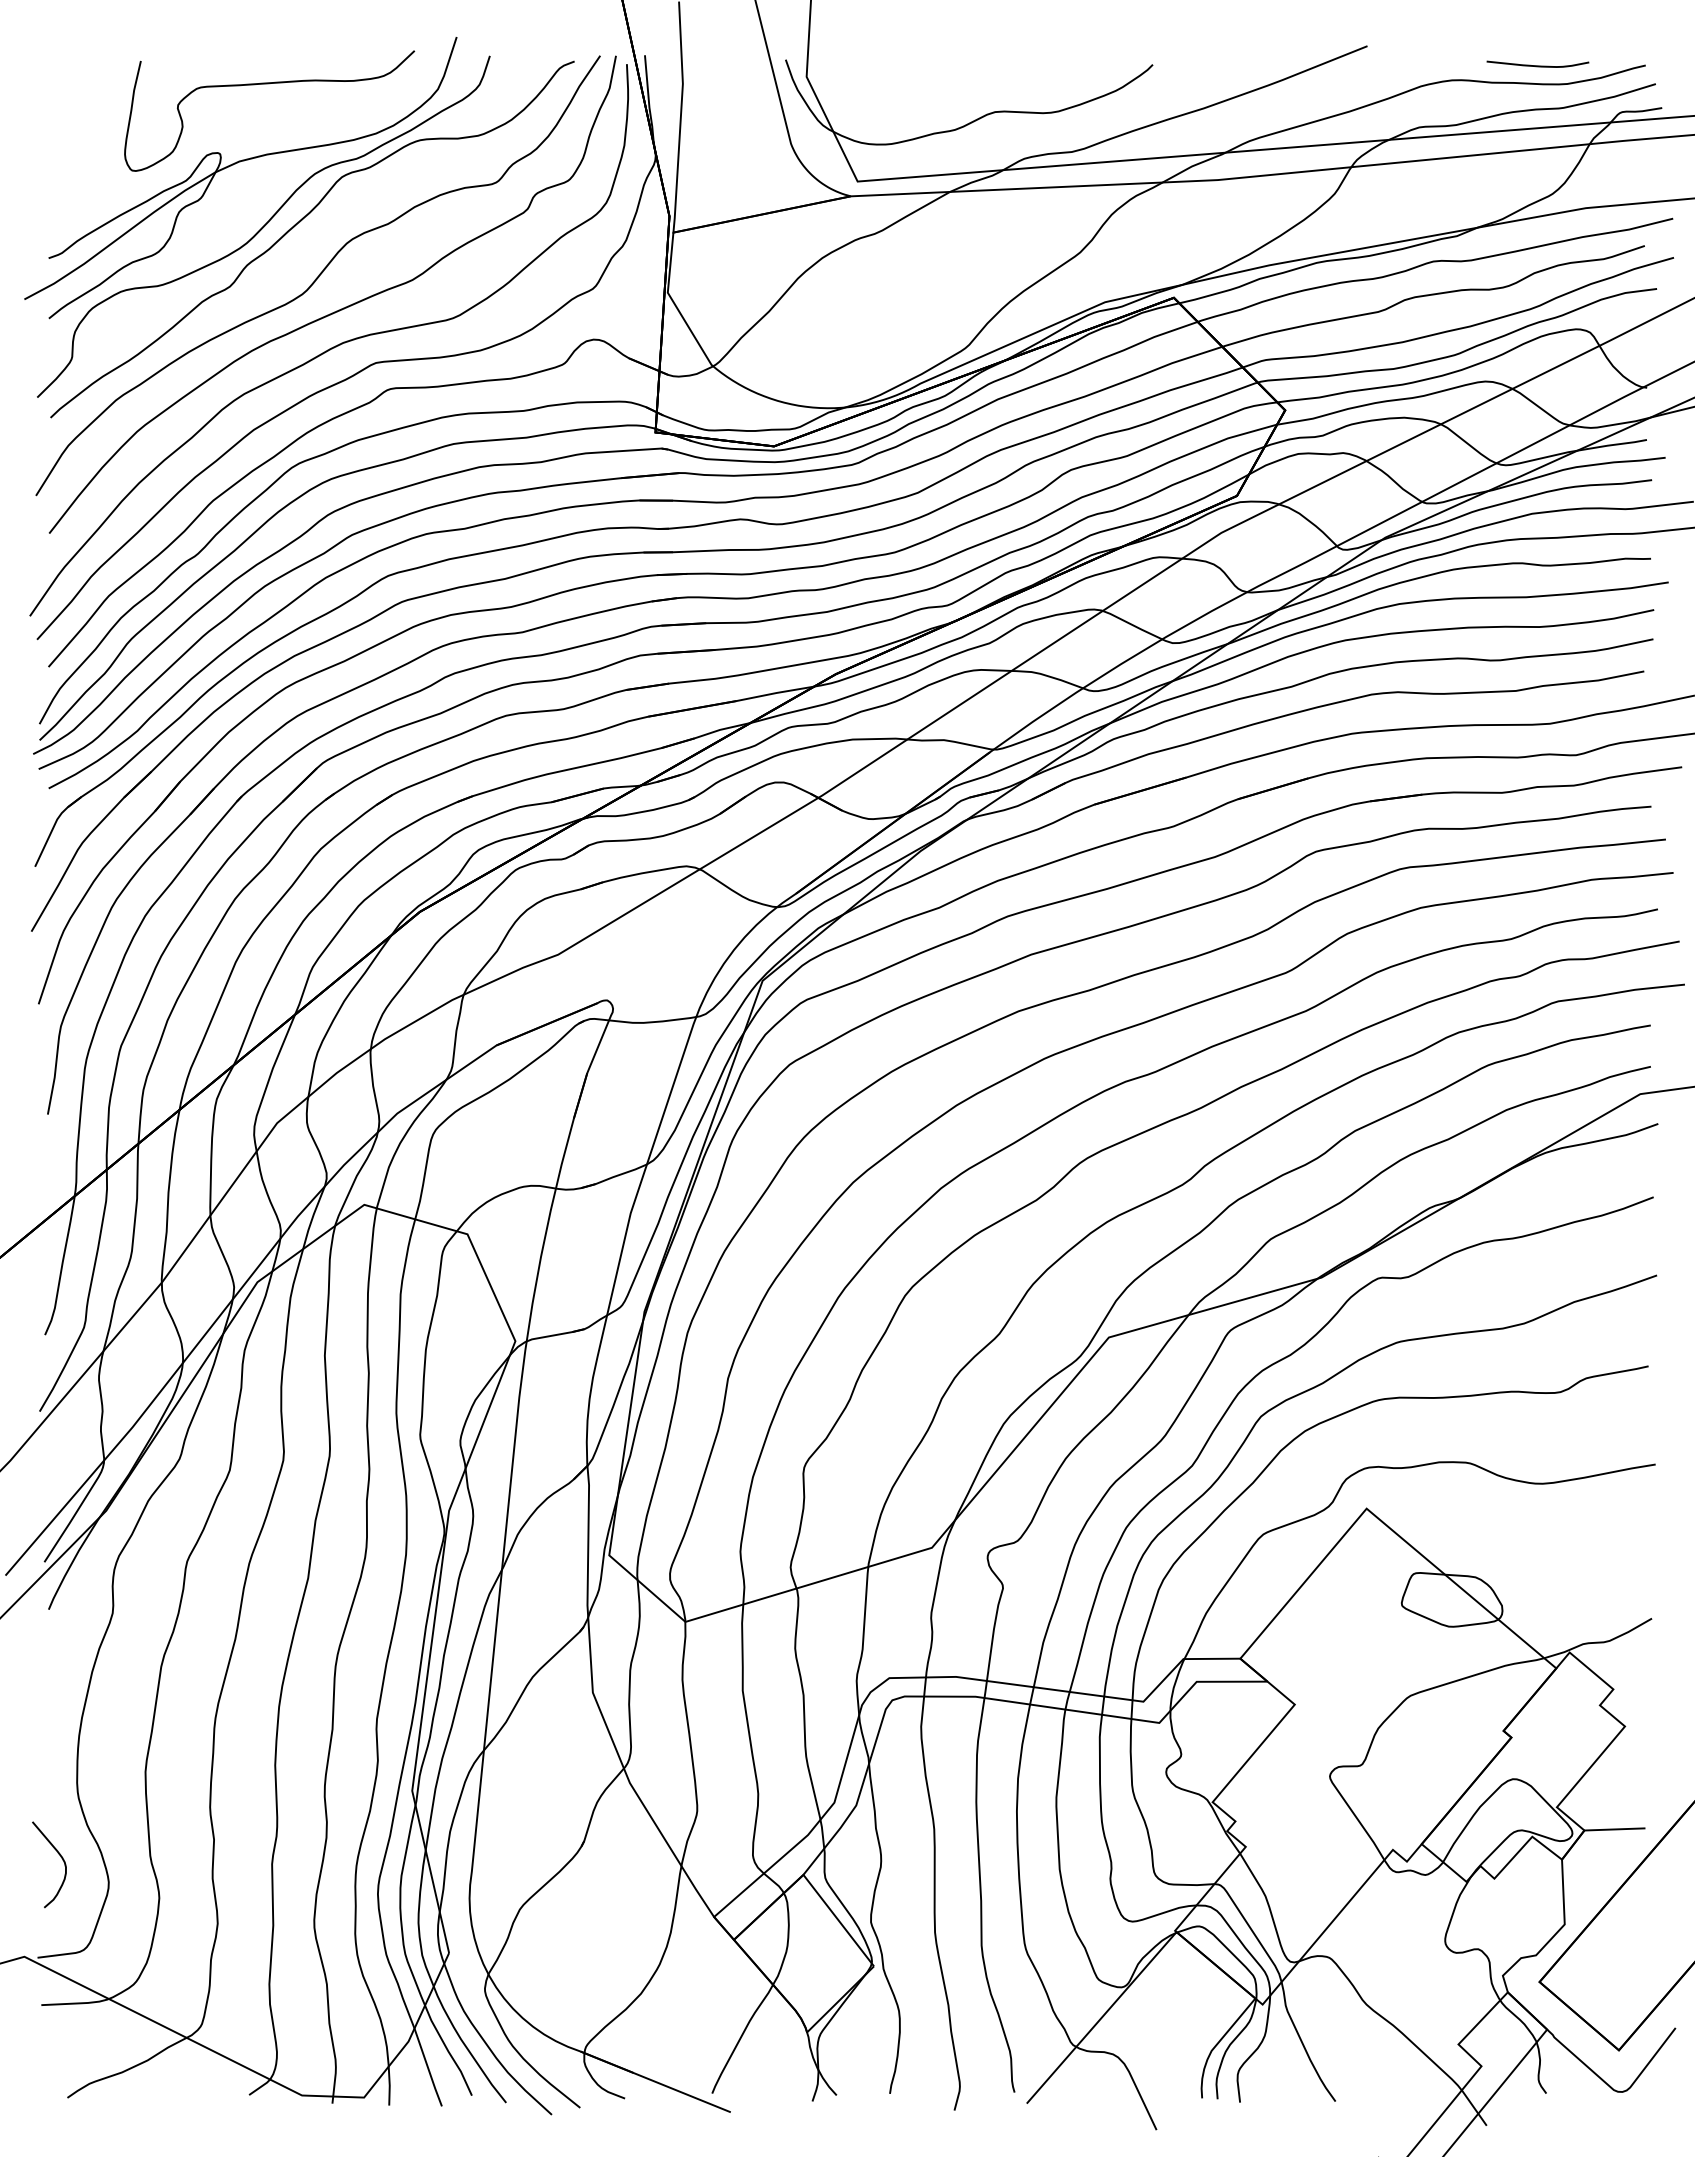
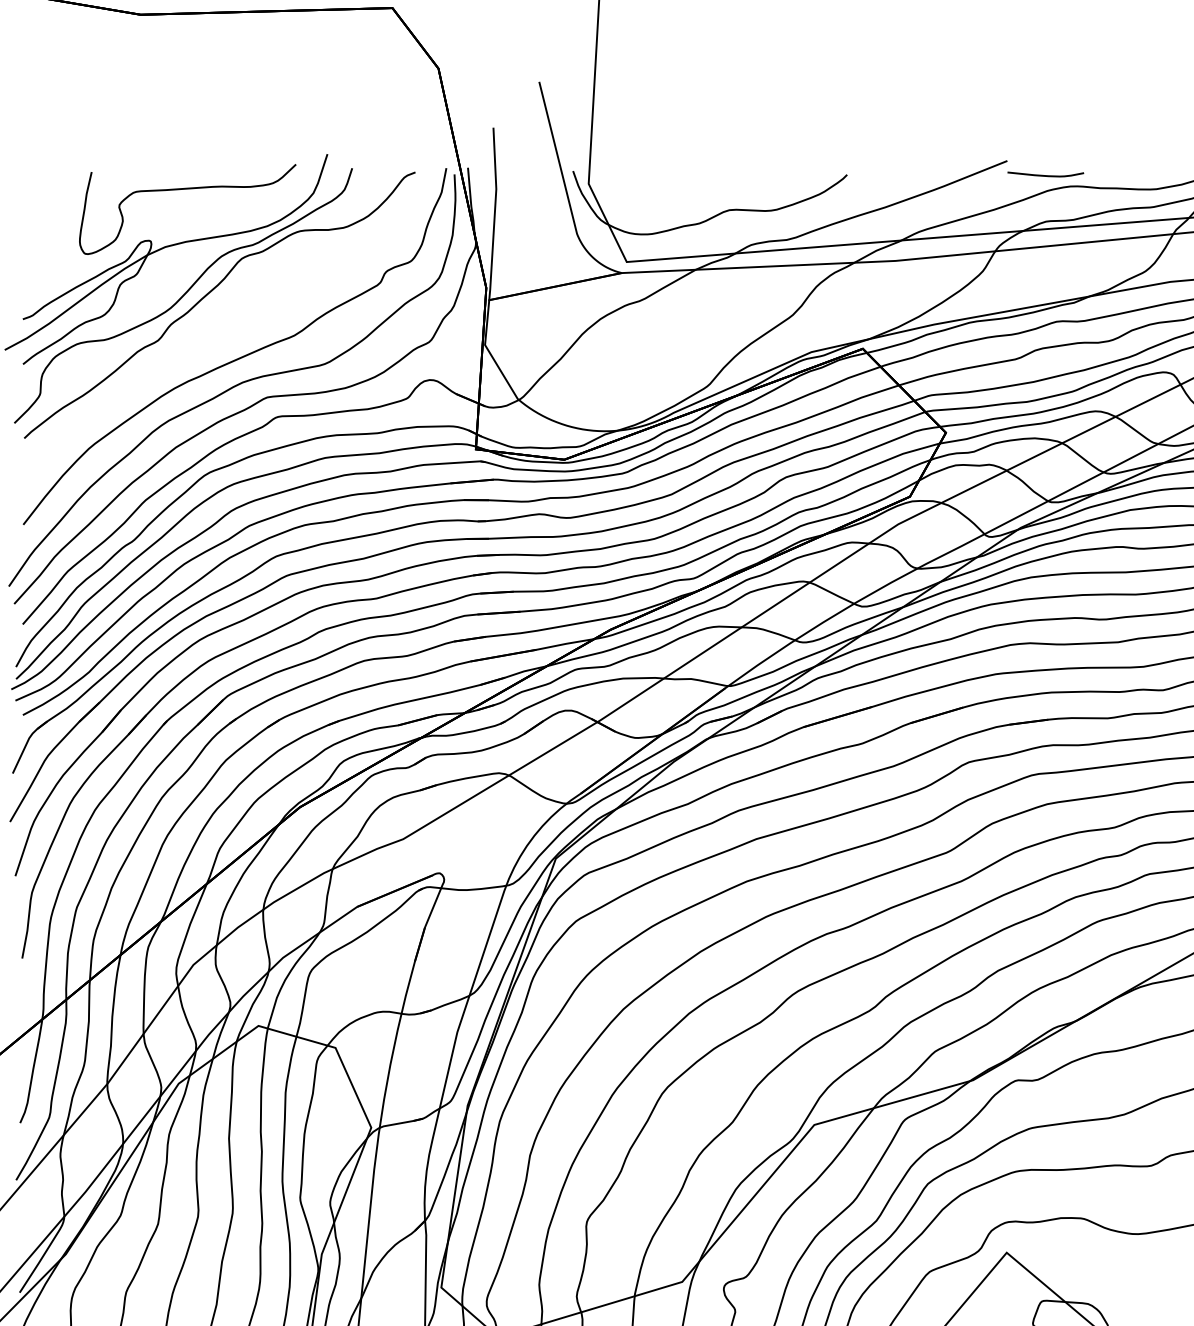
curve: (1537, 65) -> (1045, 175), moved
curve: (318, 275) -> (224, 332), removed

